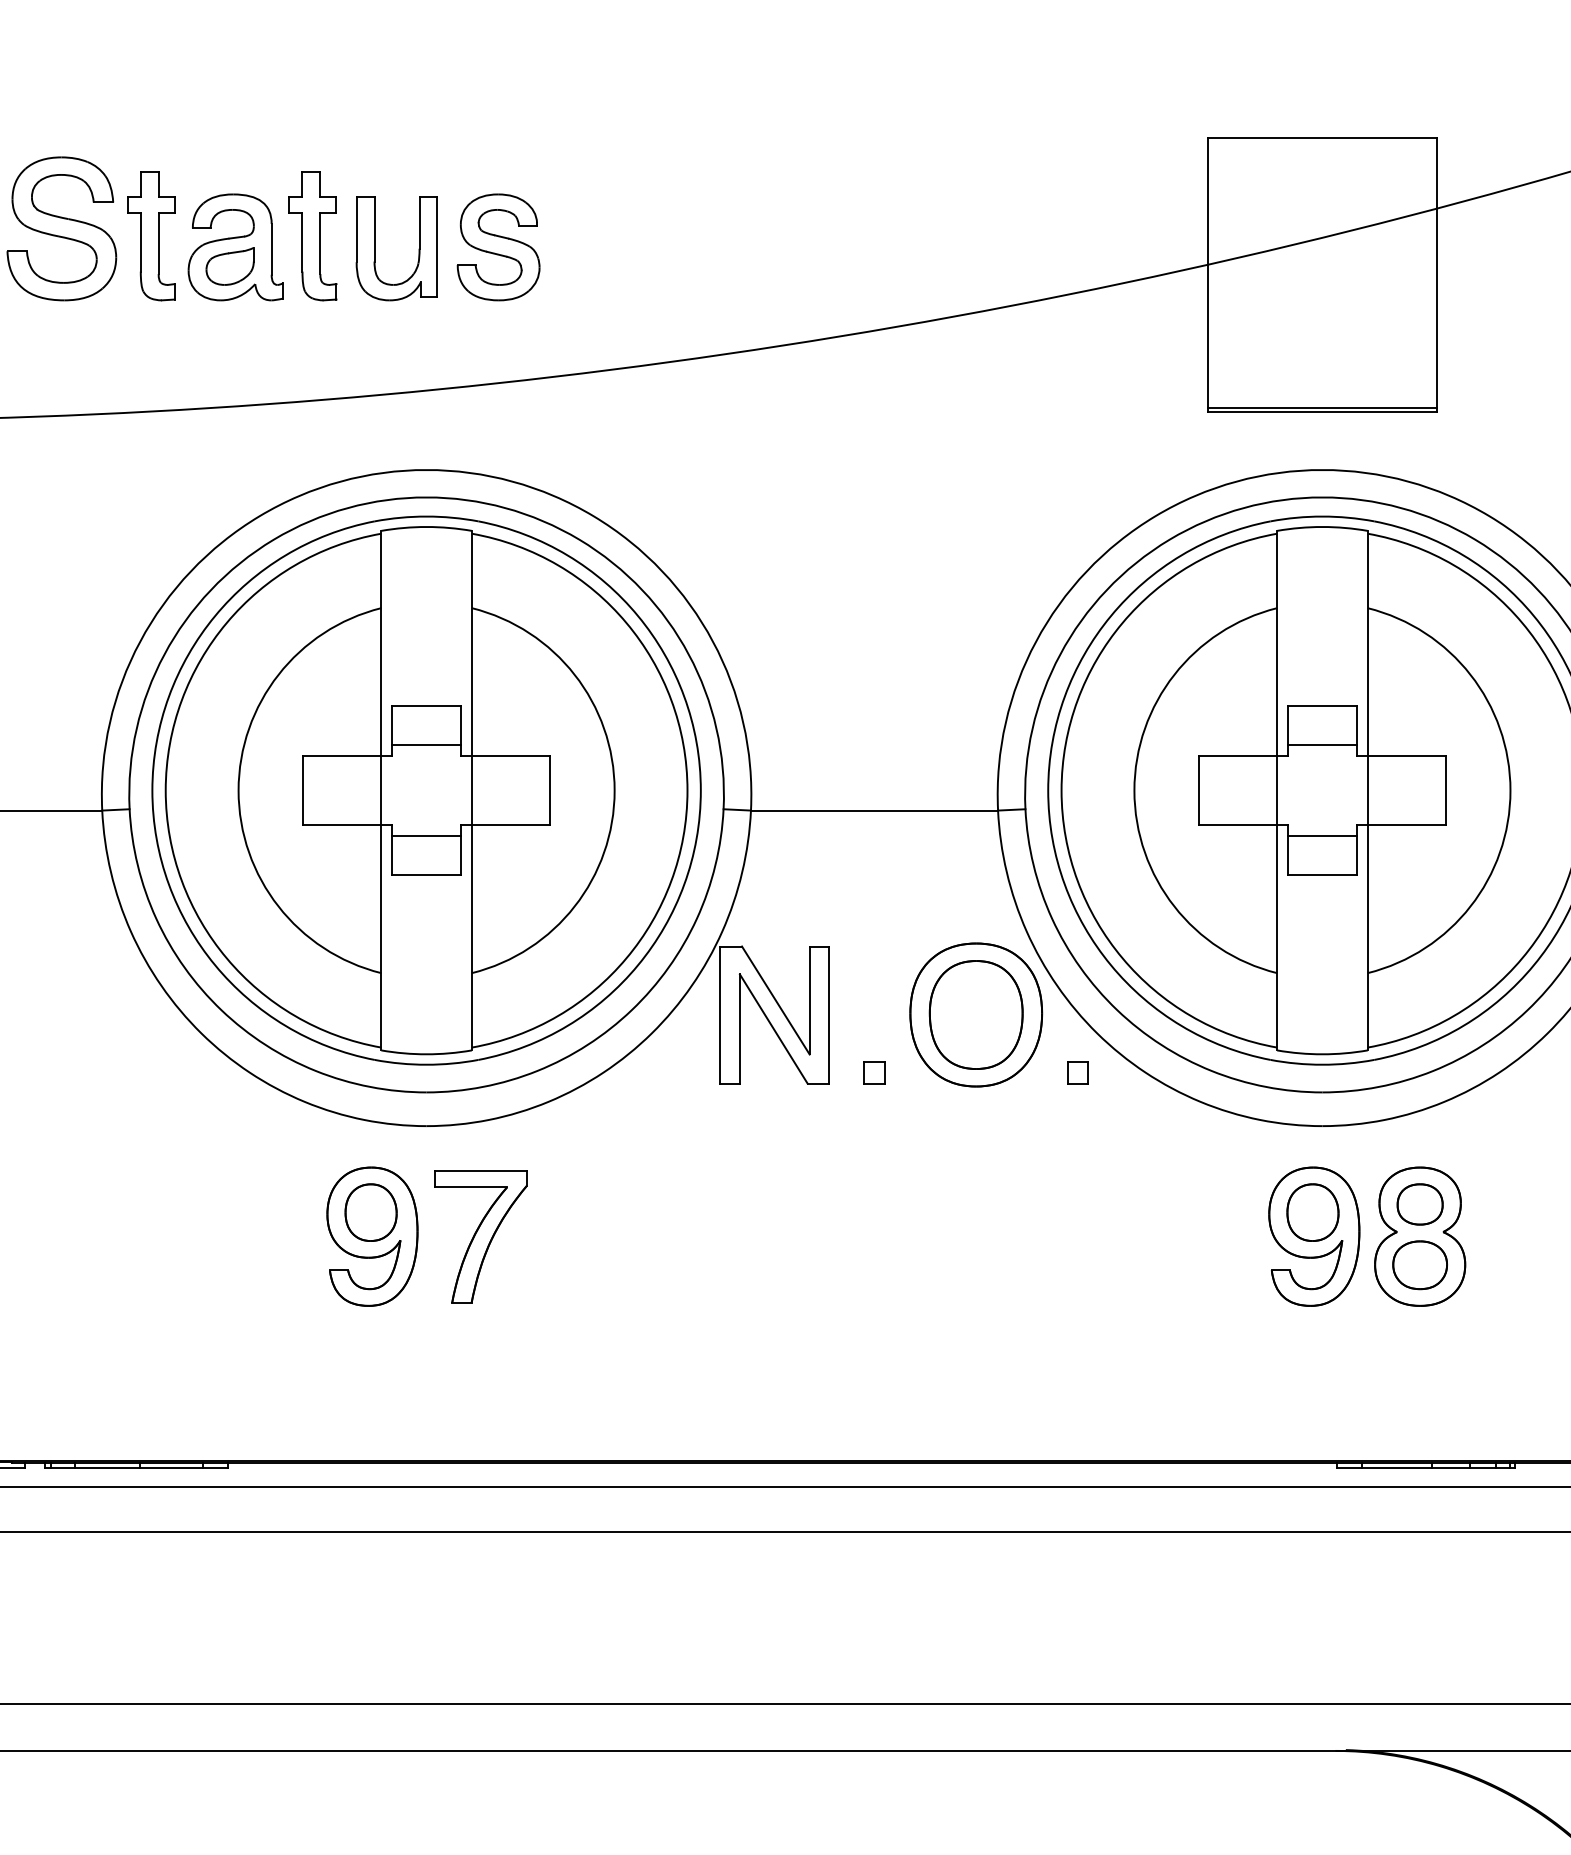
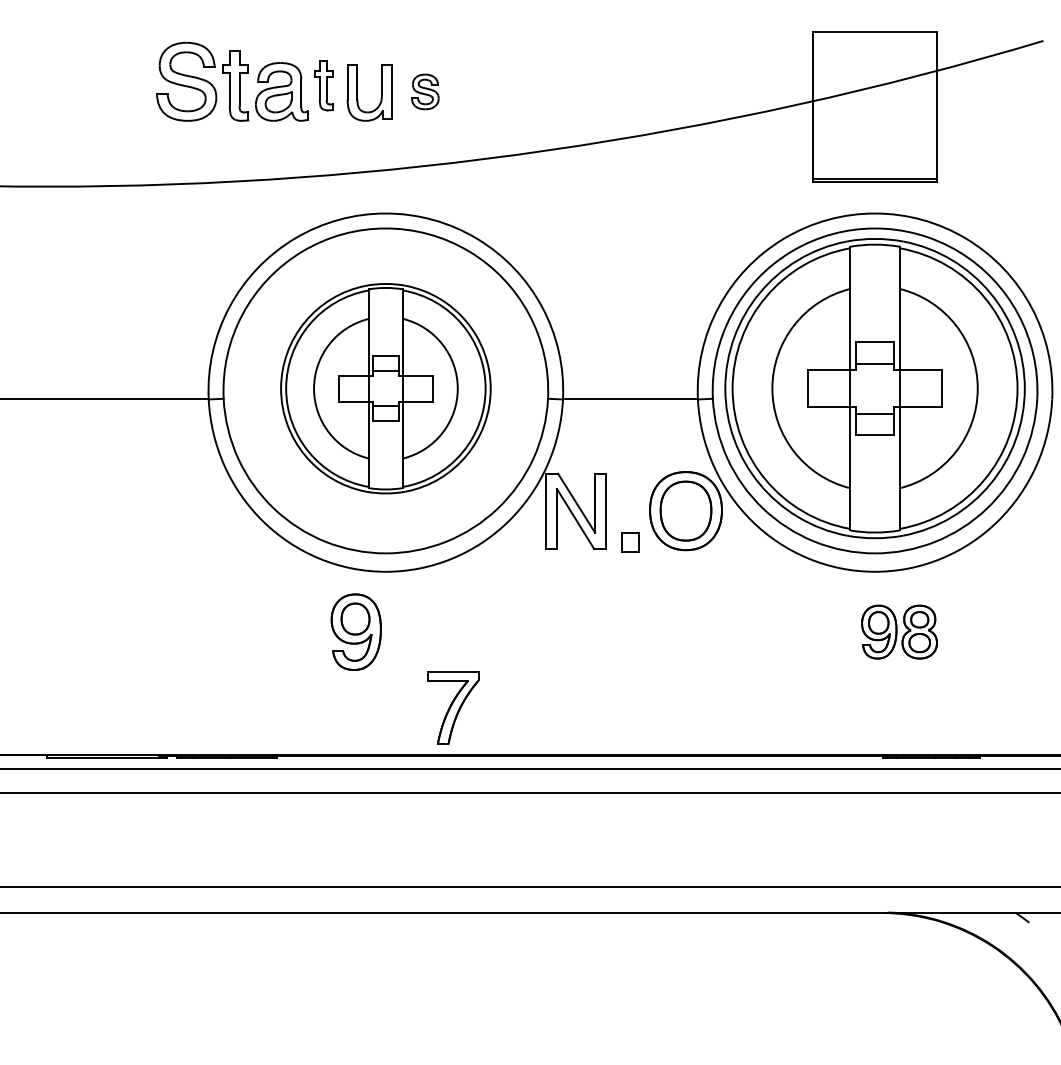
part: (312, 235) -> (323, 85), size x0.7
part: (499, 246) -> (425, 91), size x0.6
part: (425, 790) -> (385, 388), size x0.7
part: (874, 1072) -> (630, 542), size x1.6
part: (1077, 1072) -> (741, 542), removed
part: (480, 1235) -> (453, 707), moved
part: (1367, 1235) -> (899, 631), size x0.7

